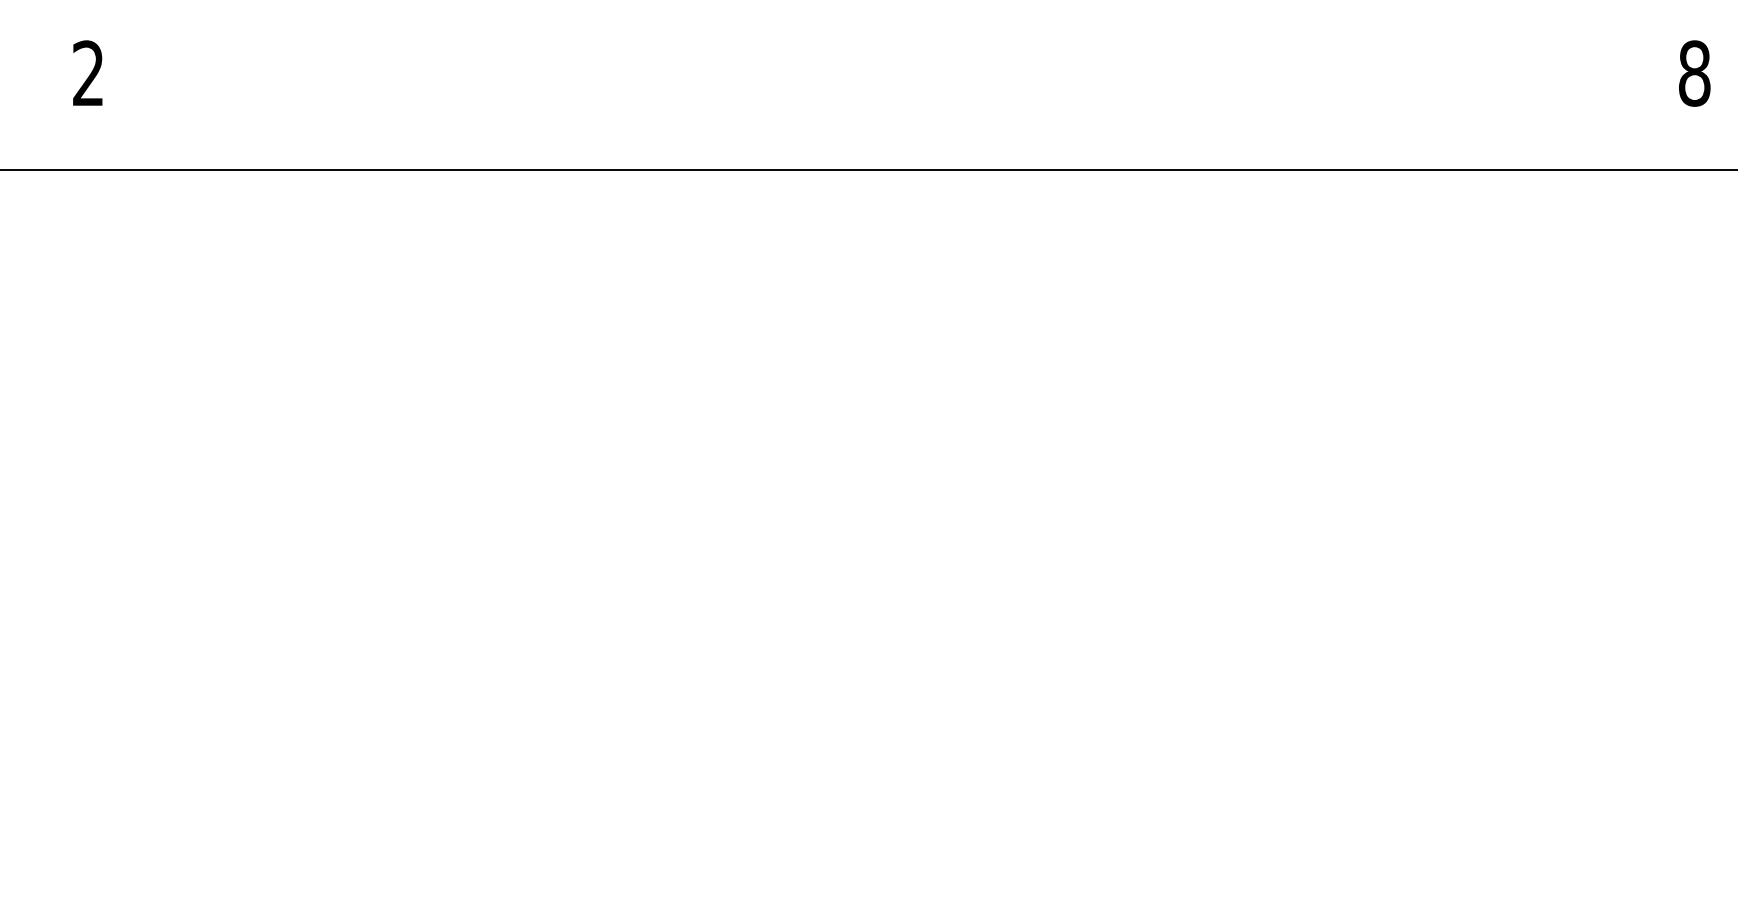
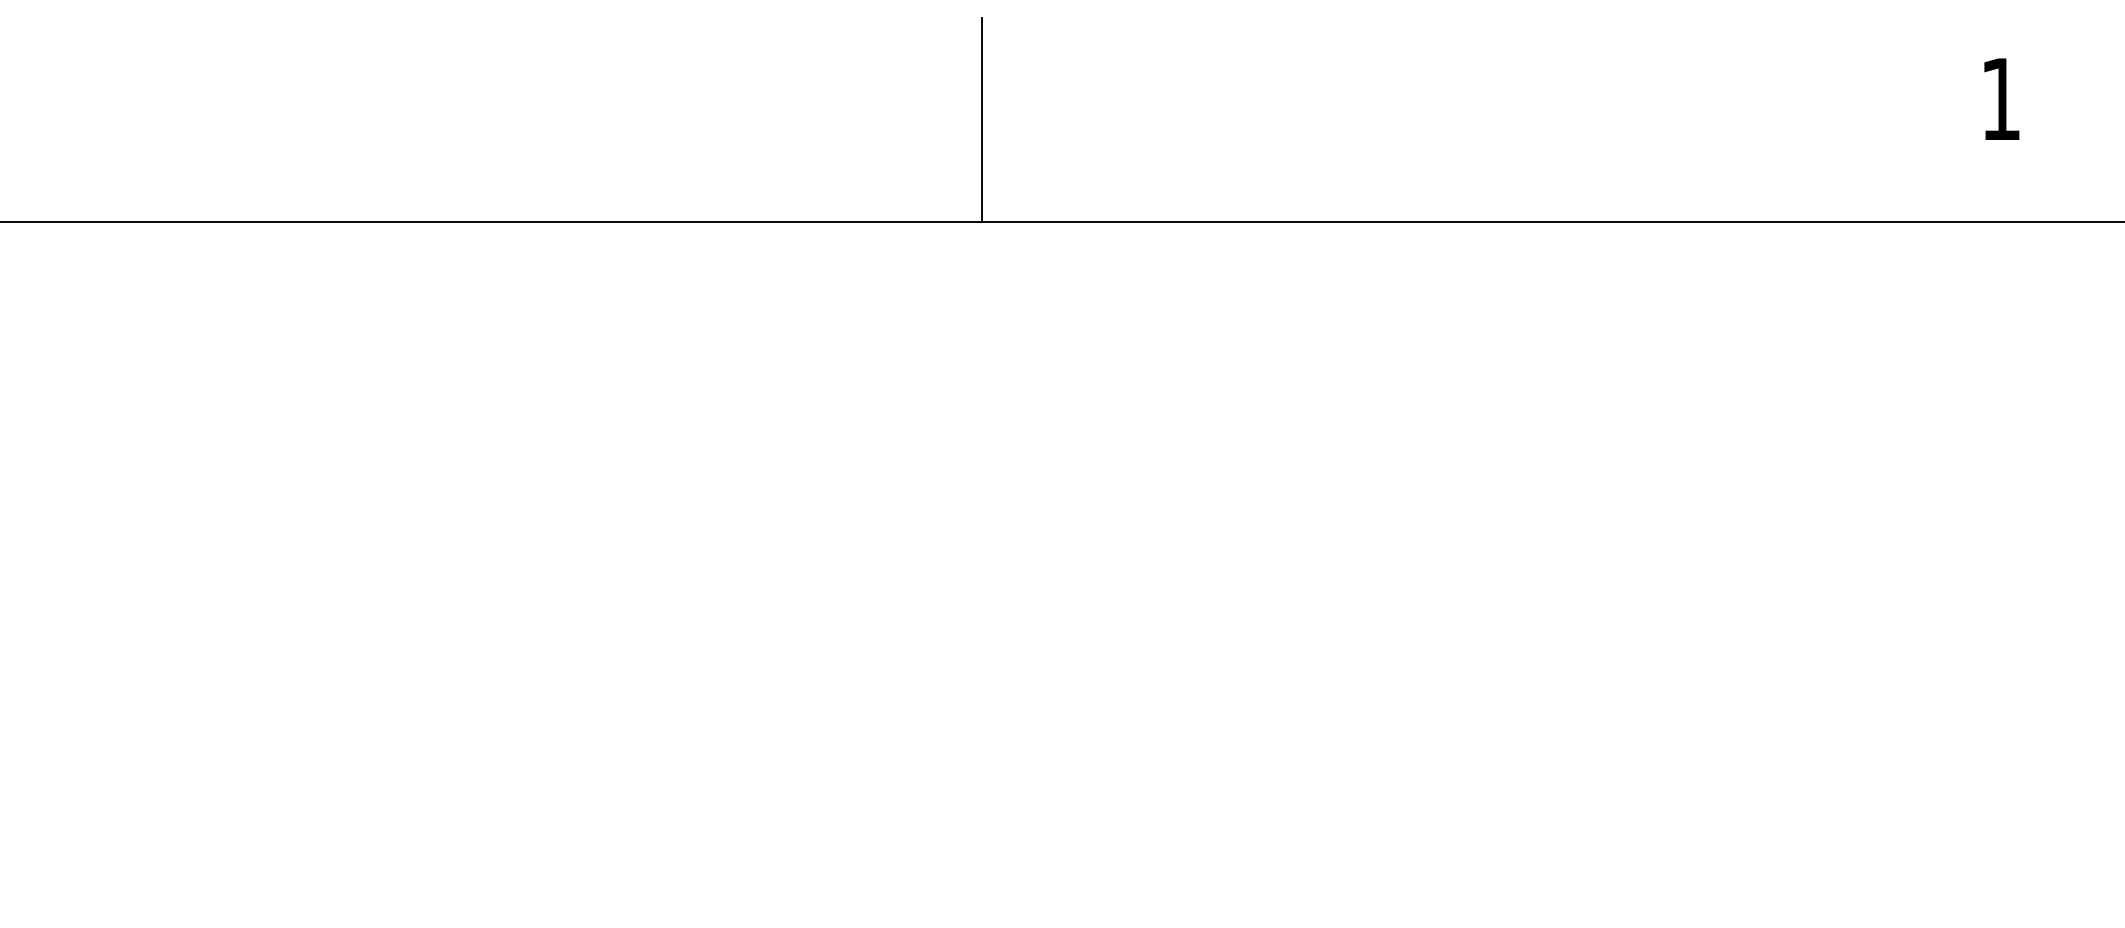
text: (1694, 73) -> (2000, 99), 8 -> 1
line: (891, 89) -> (981, 119), added

